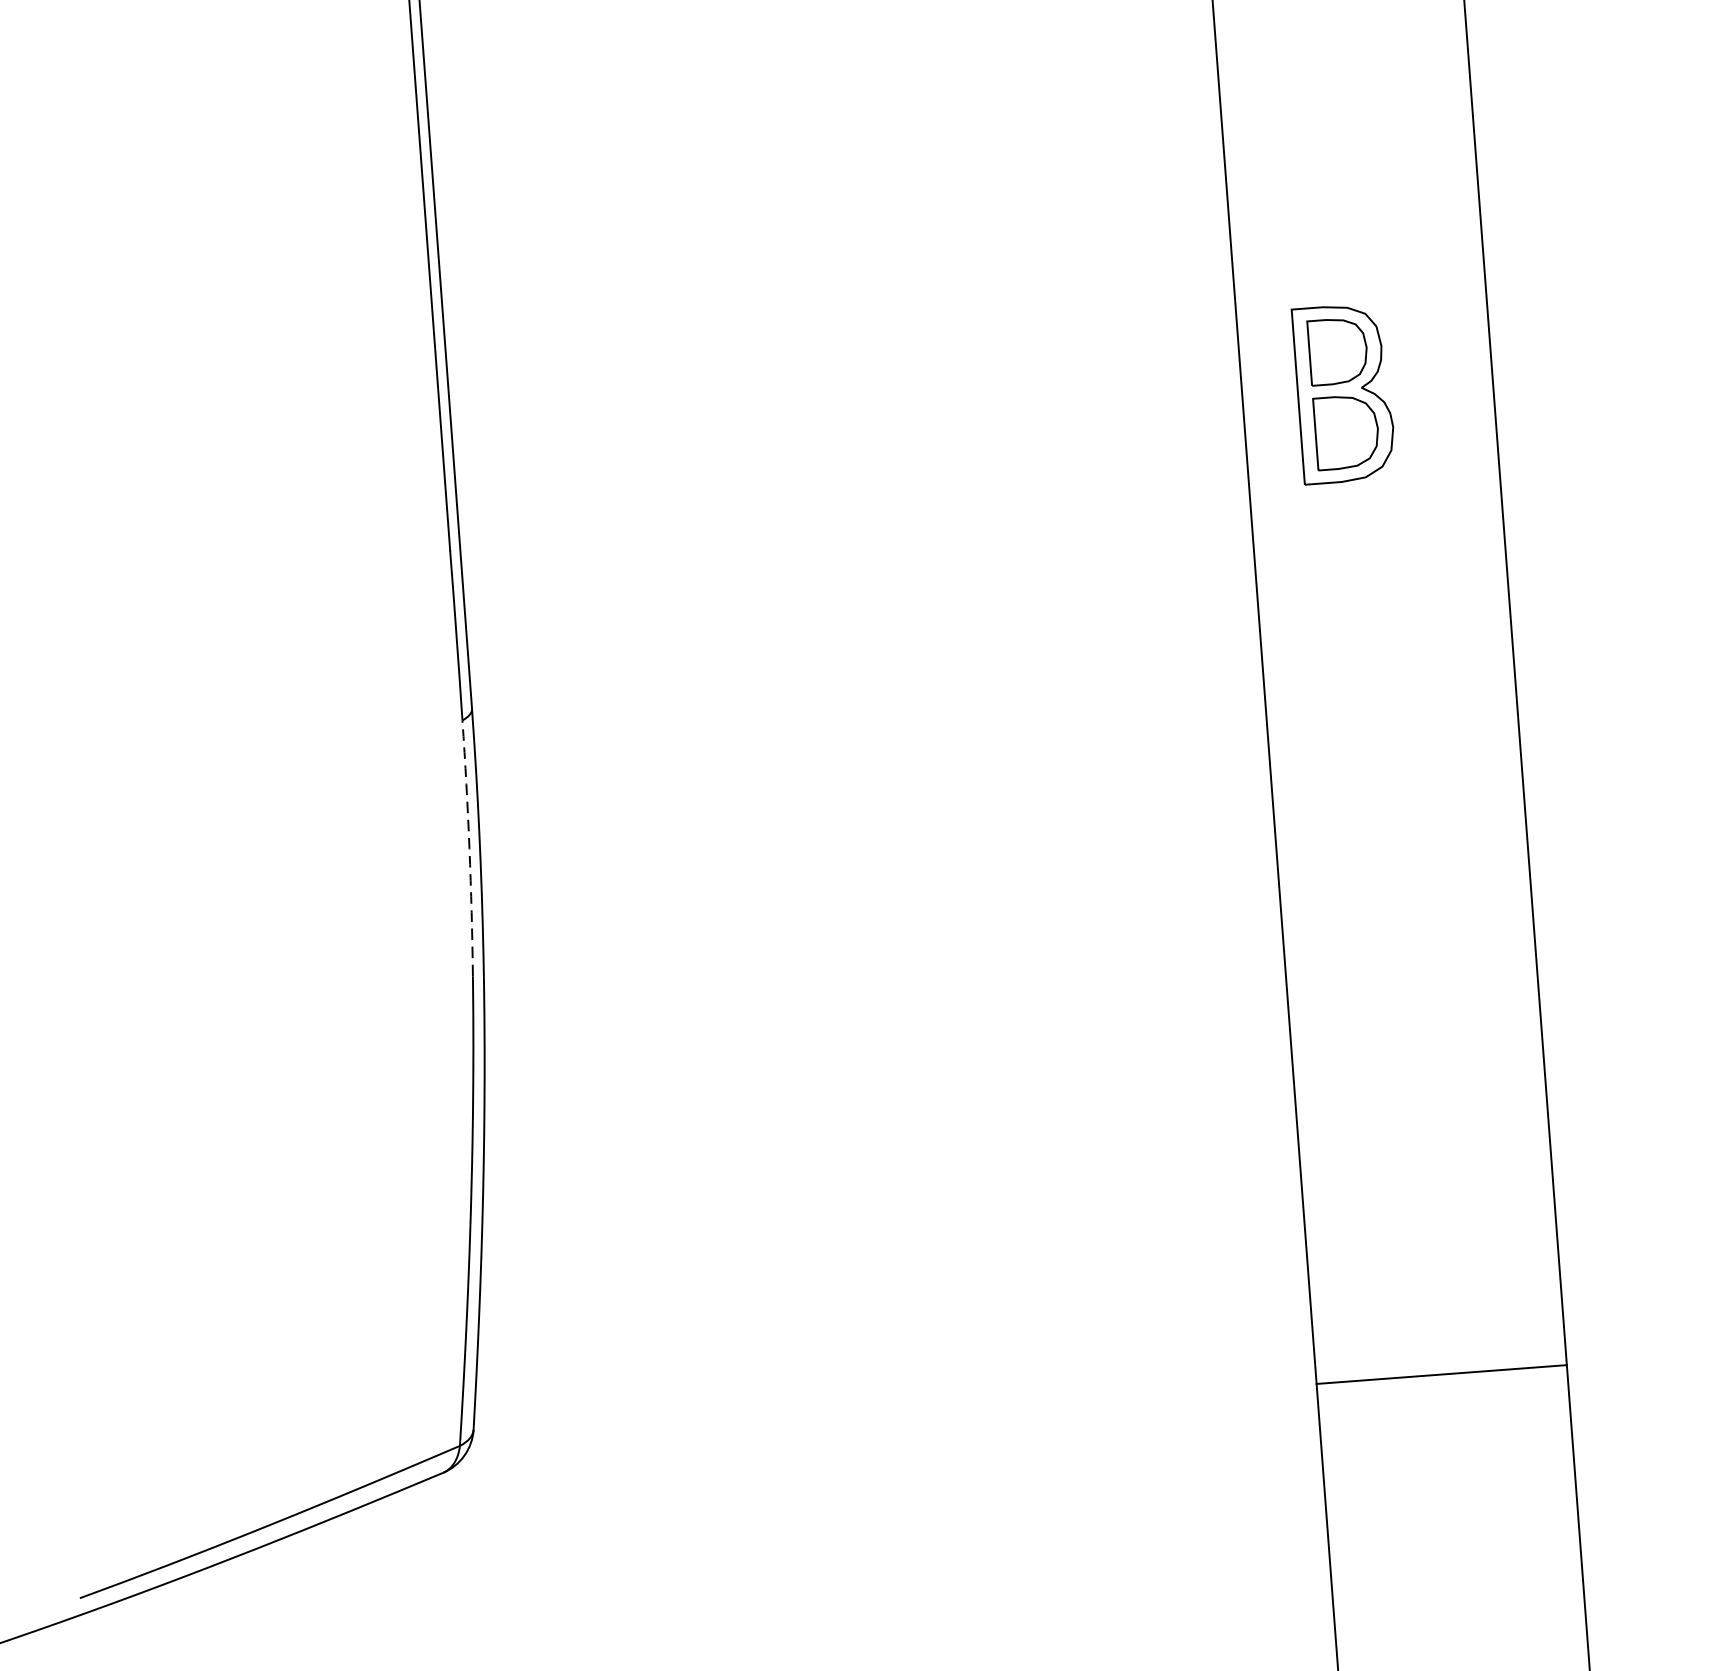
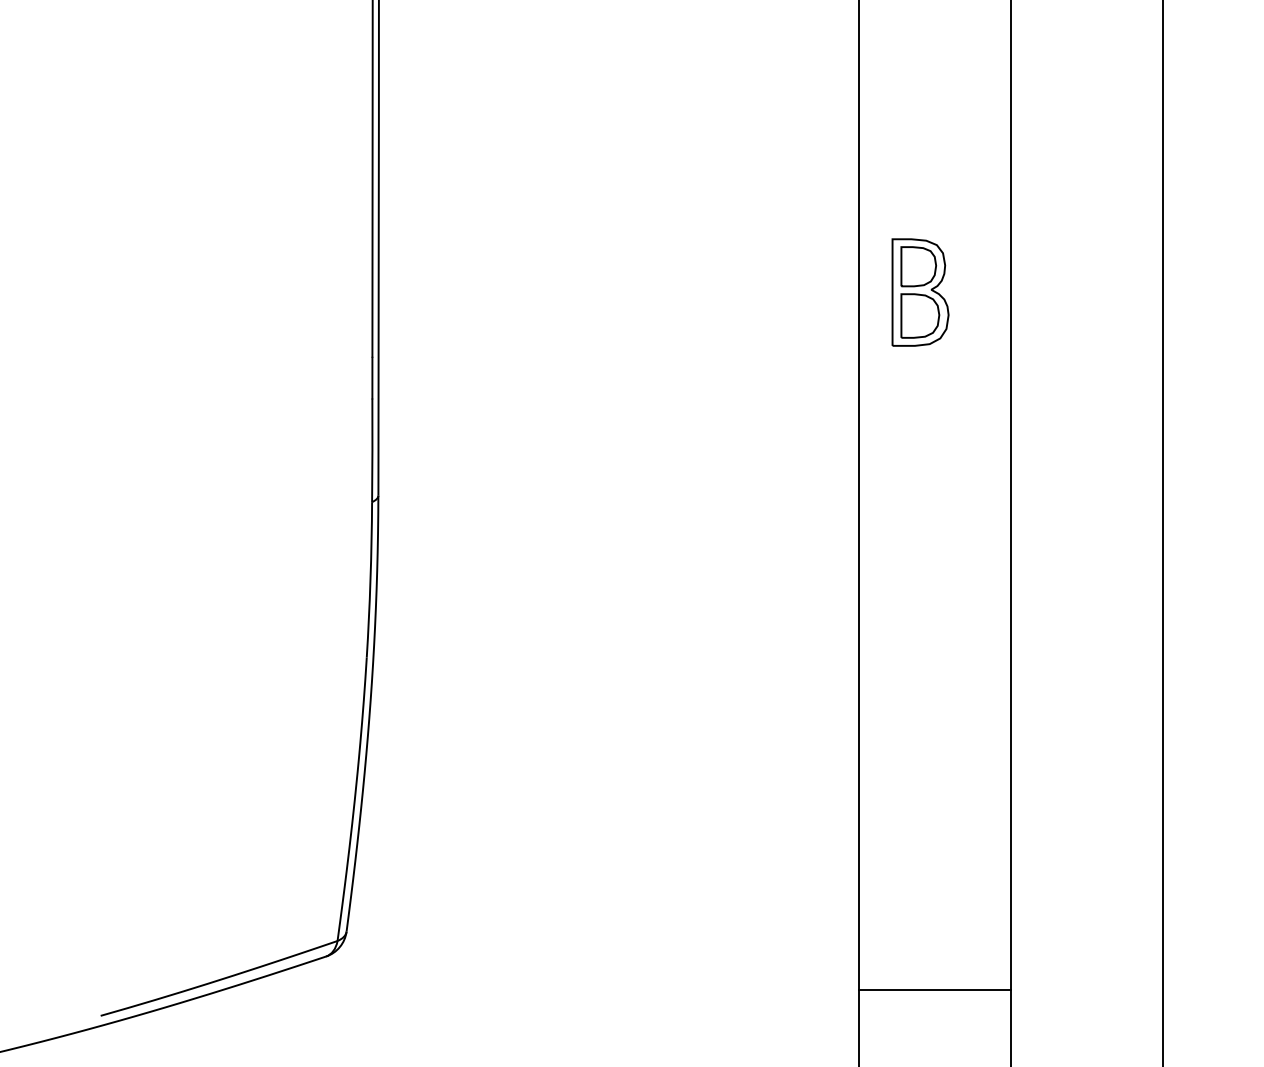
part: (1344, 393) -> (920, 292), moved
arc: (469, 847) -> (370, 579), dashed -> solid
line: (1441, 1374) -> (934, 990), moved

